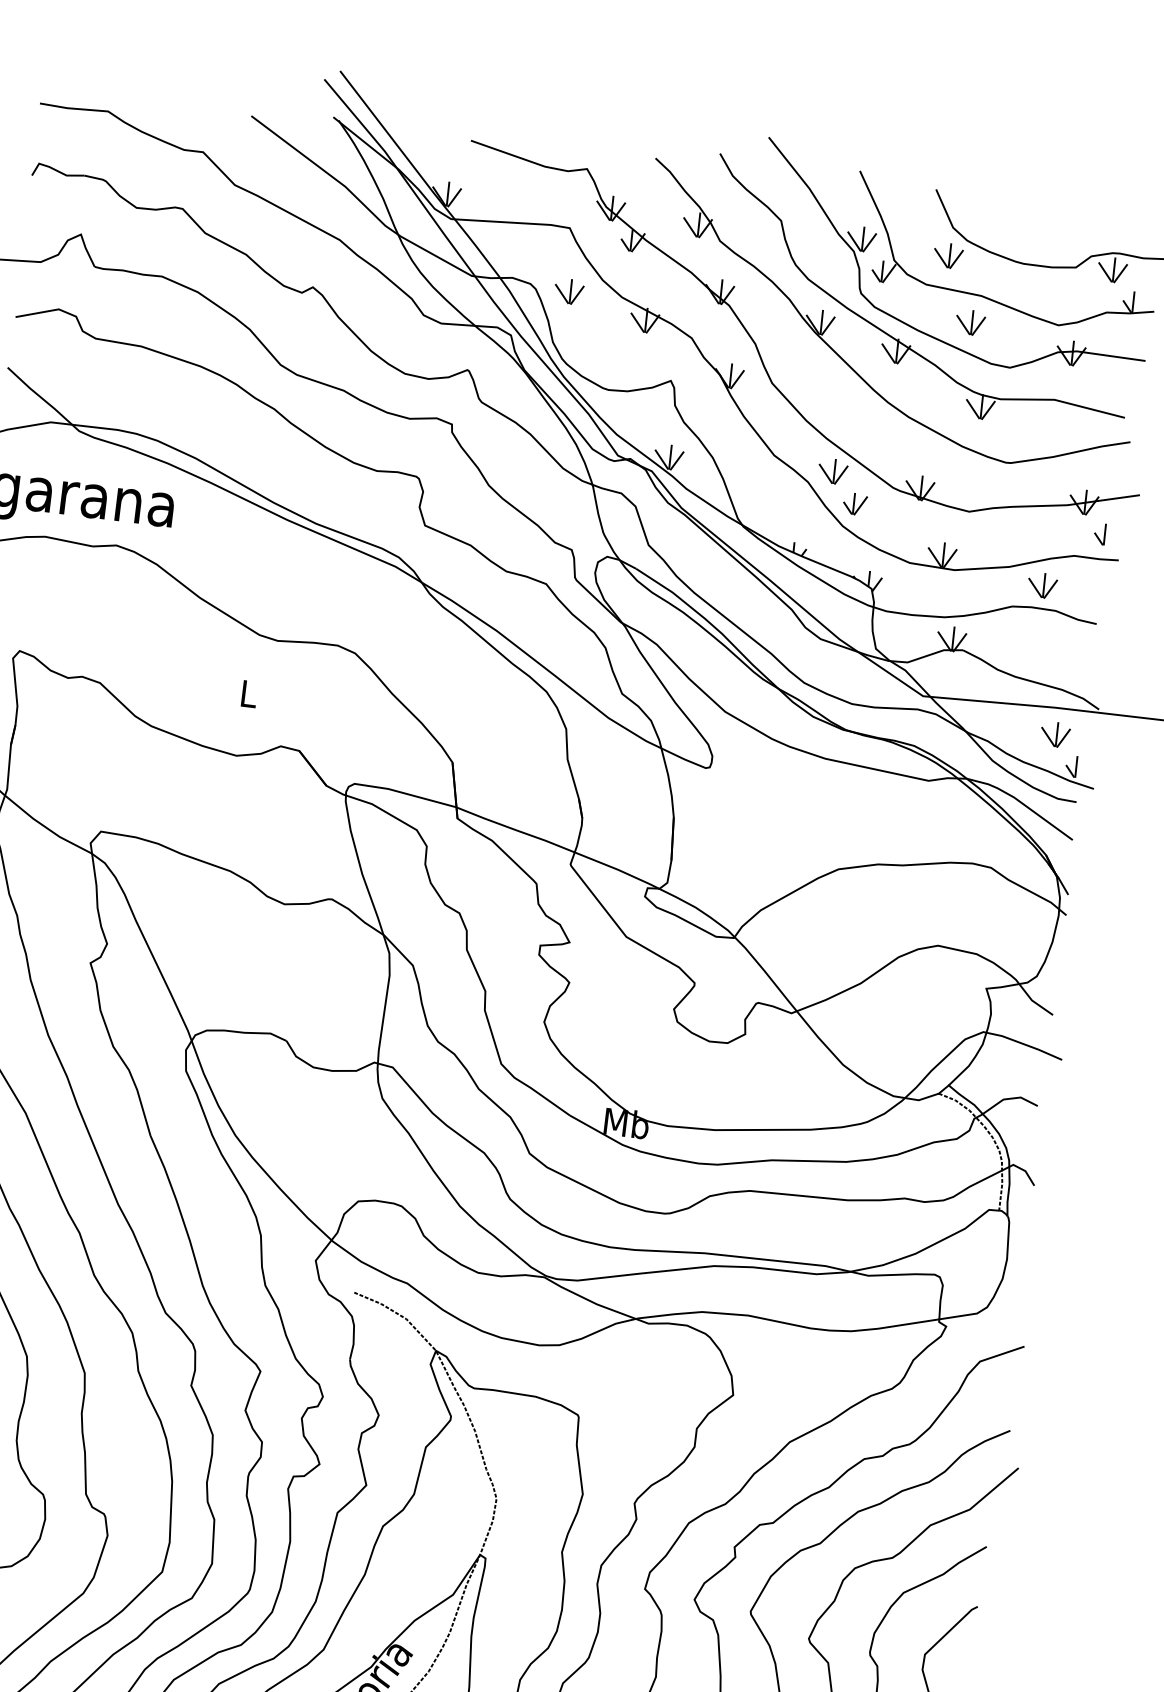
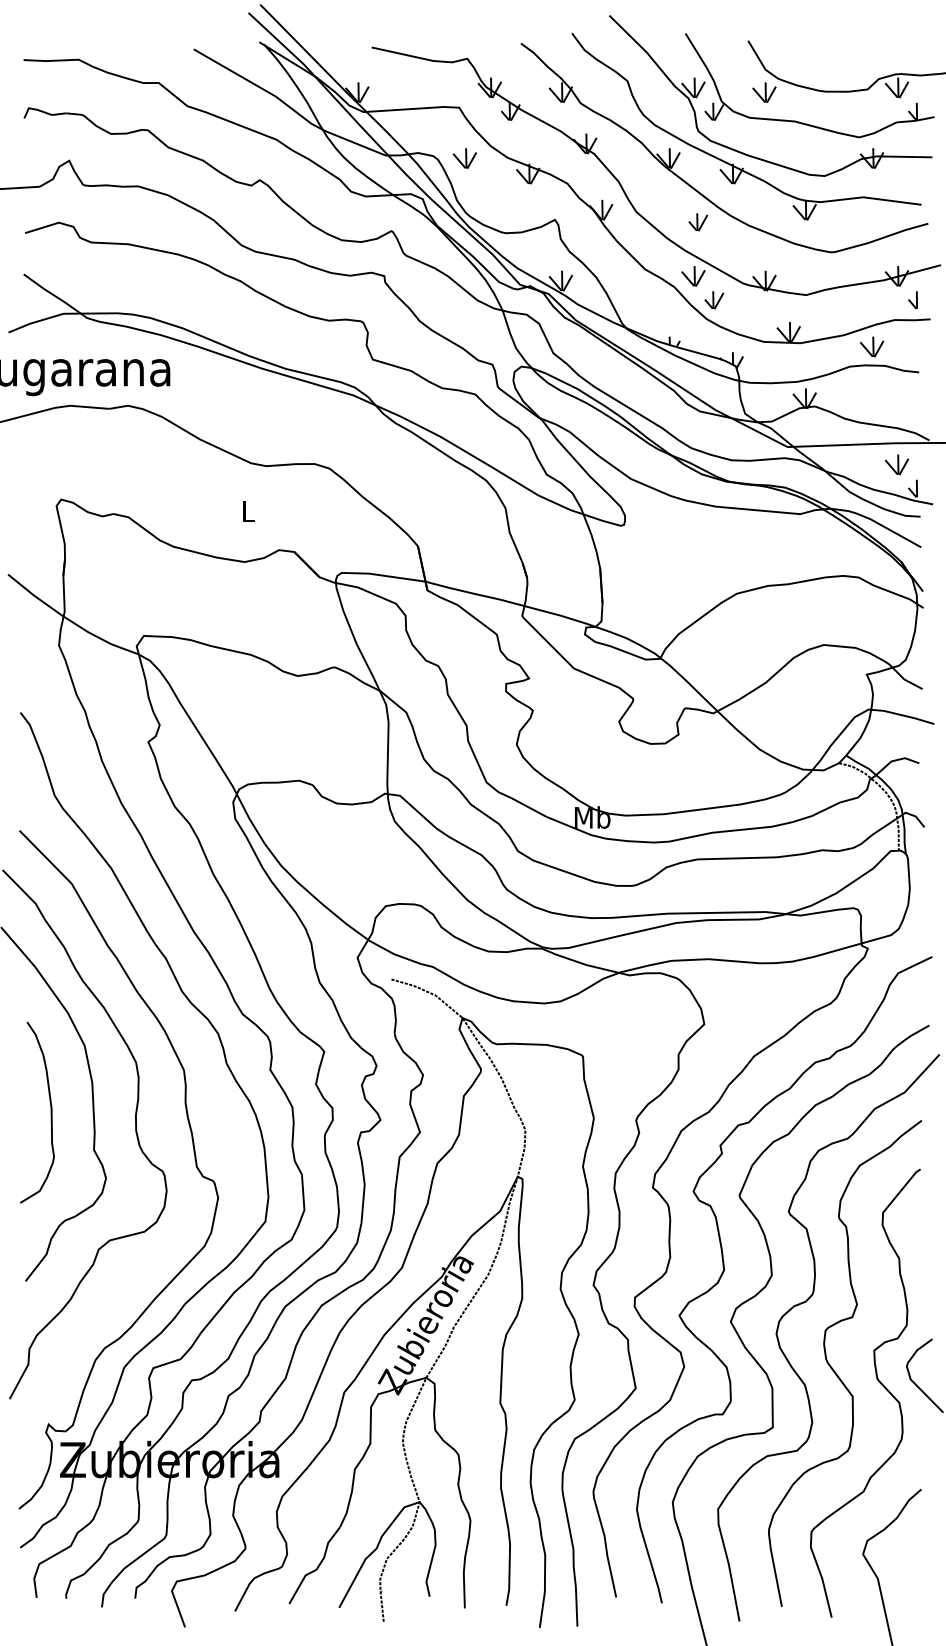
part: (970, 322) -> (788, 143), removed
part: (847, 405) -> (698, 222), added

